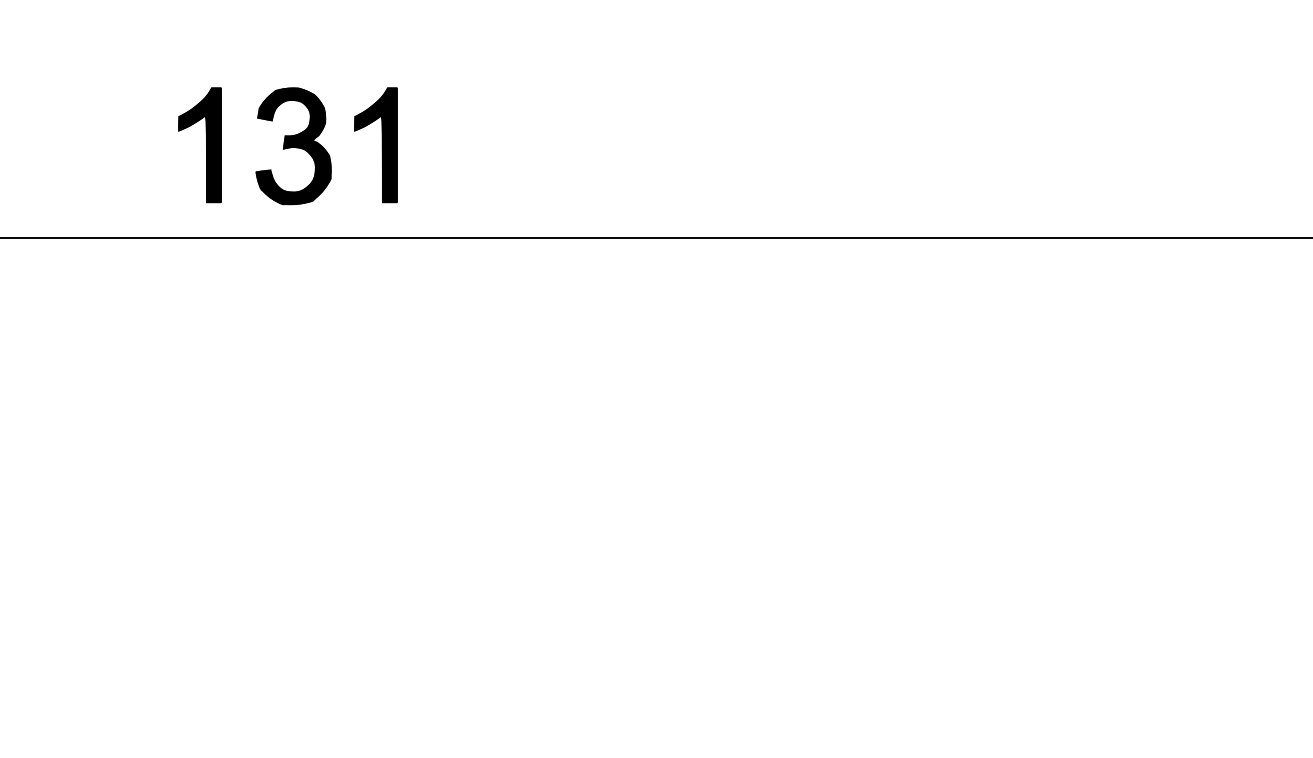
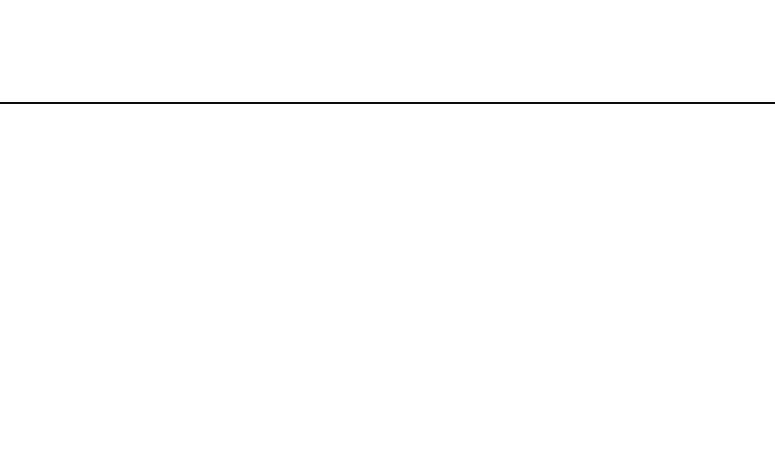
part: (288, 146) -> (166, 53), removed

